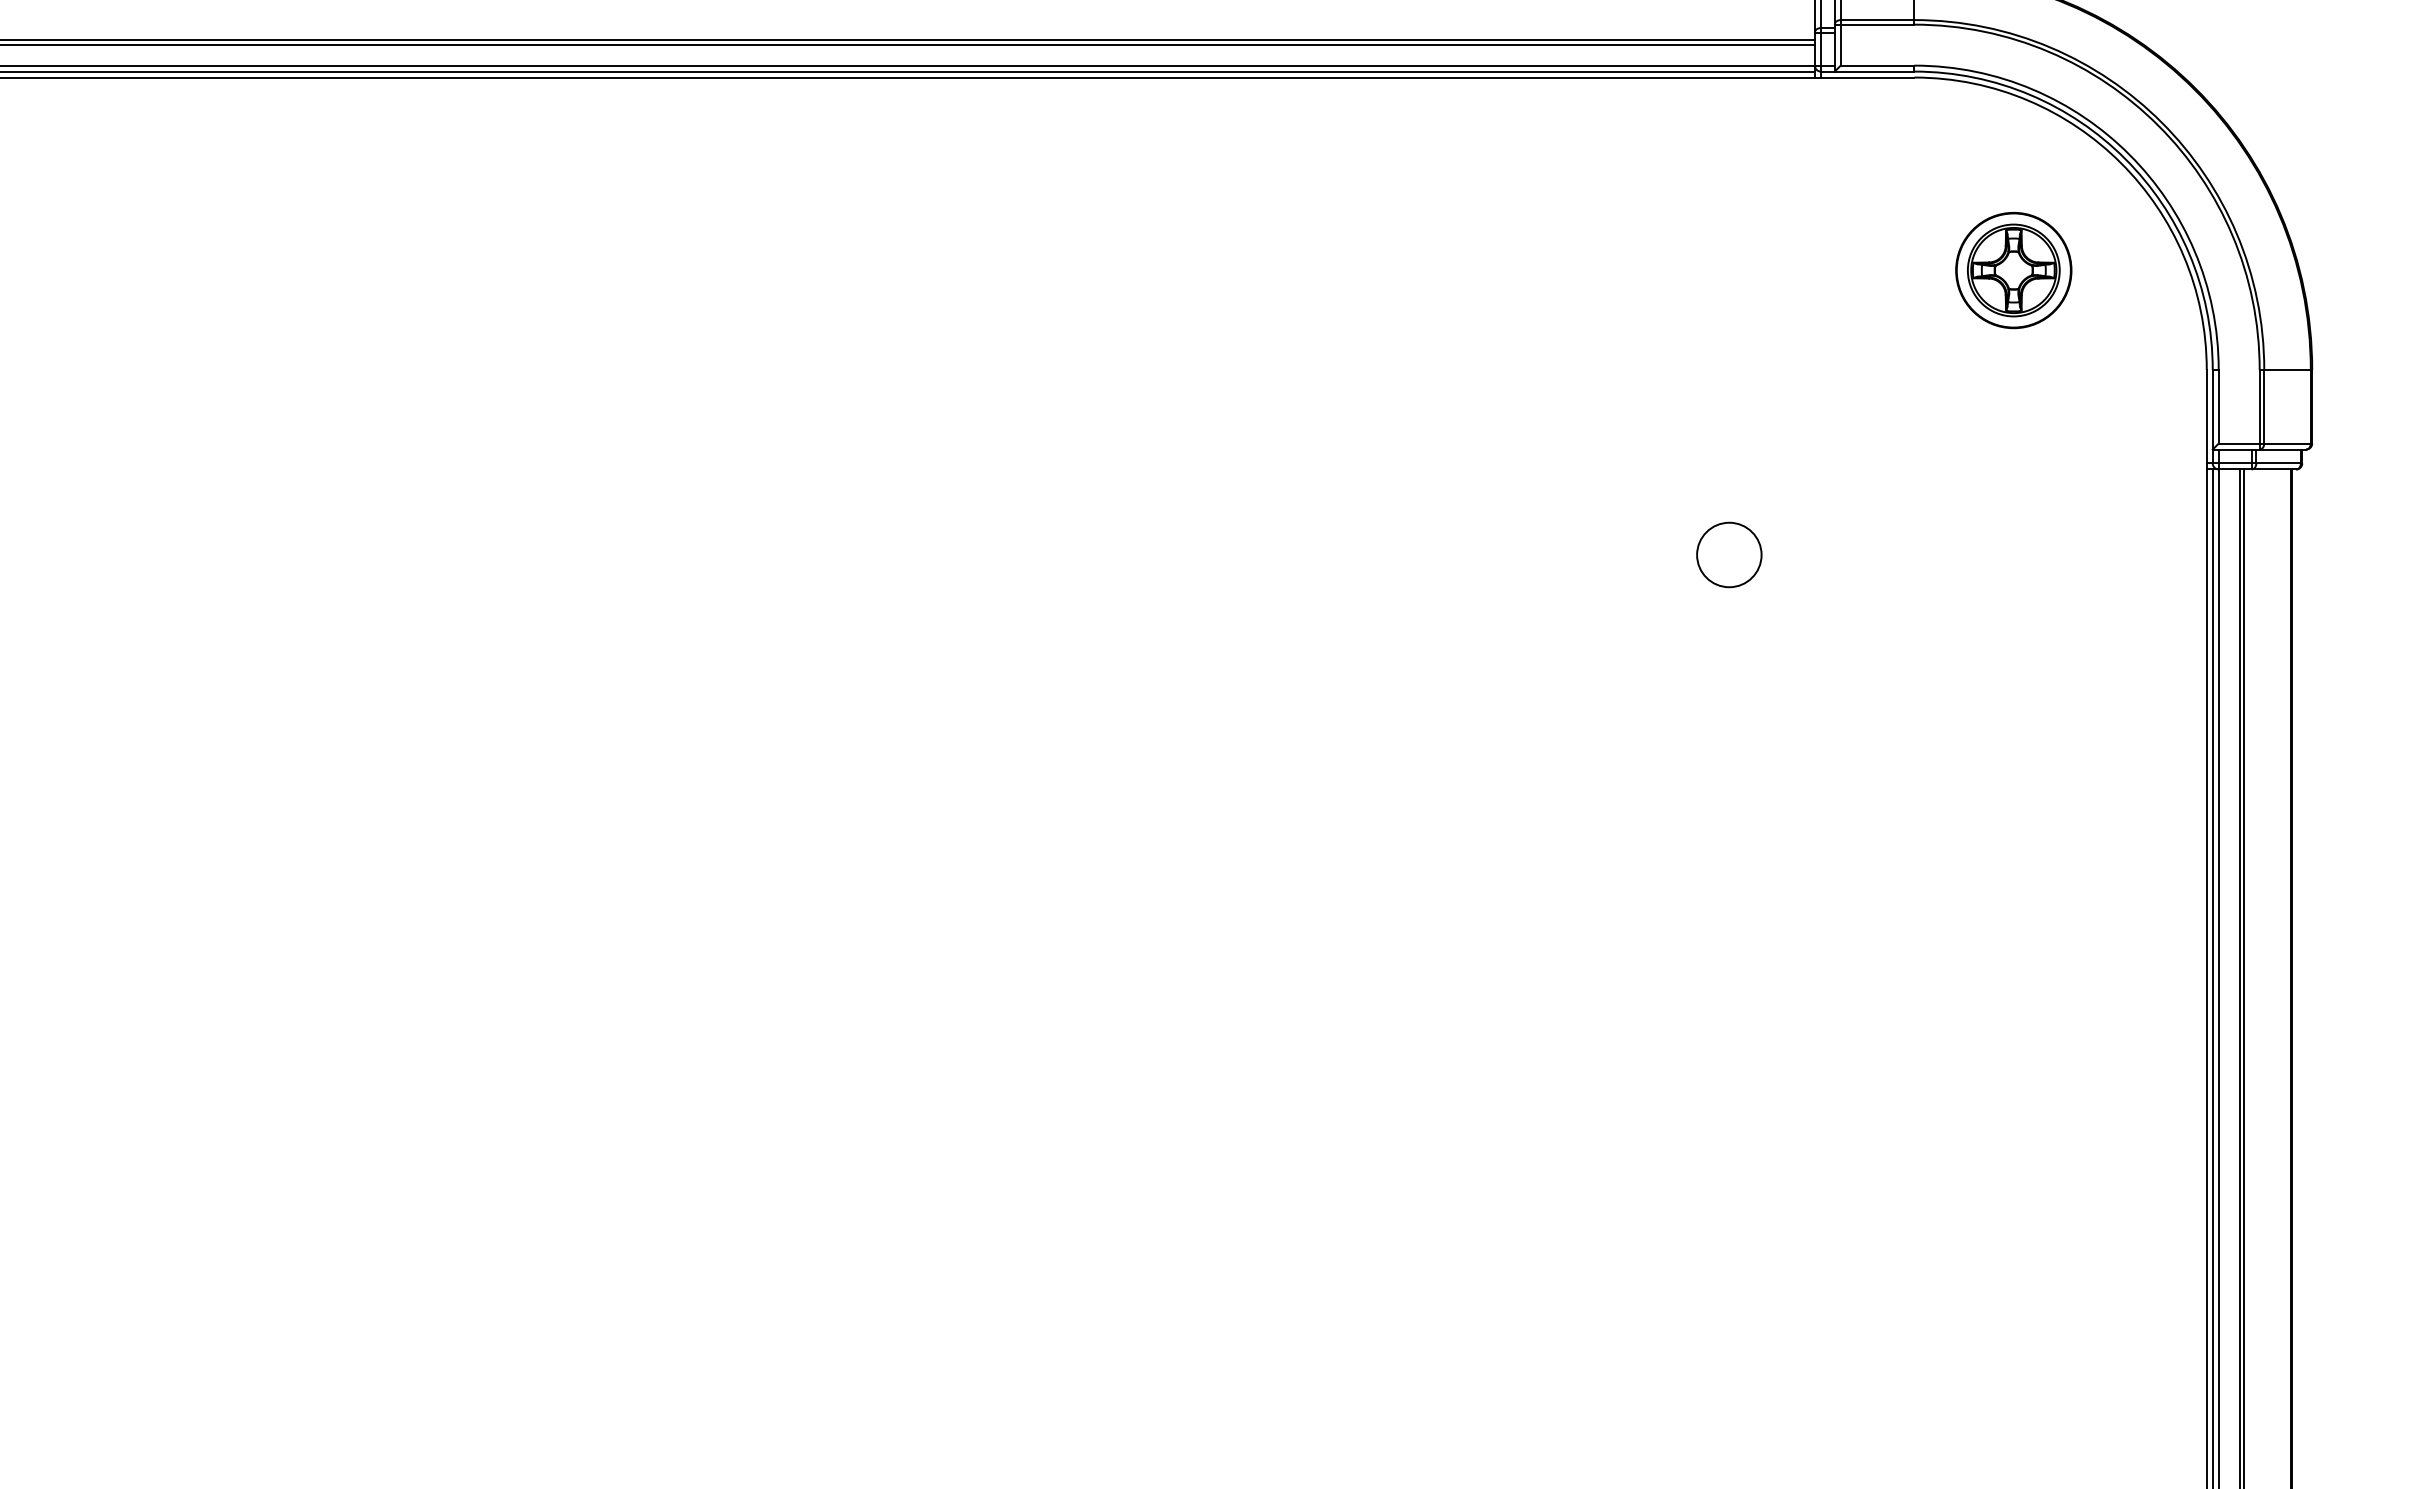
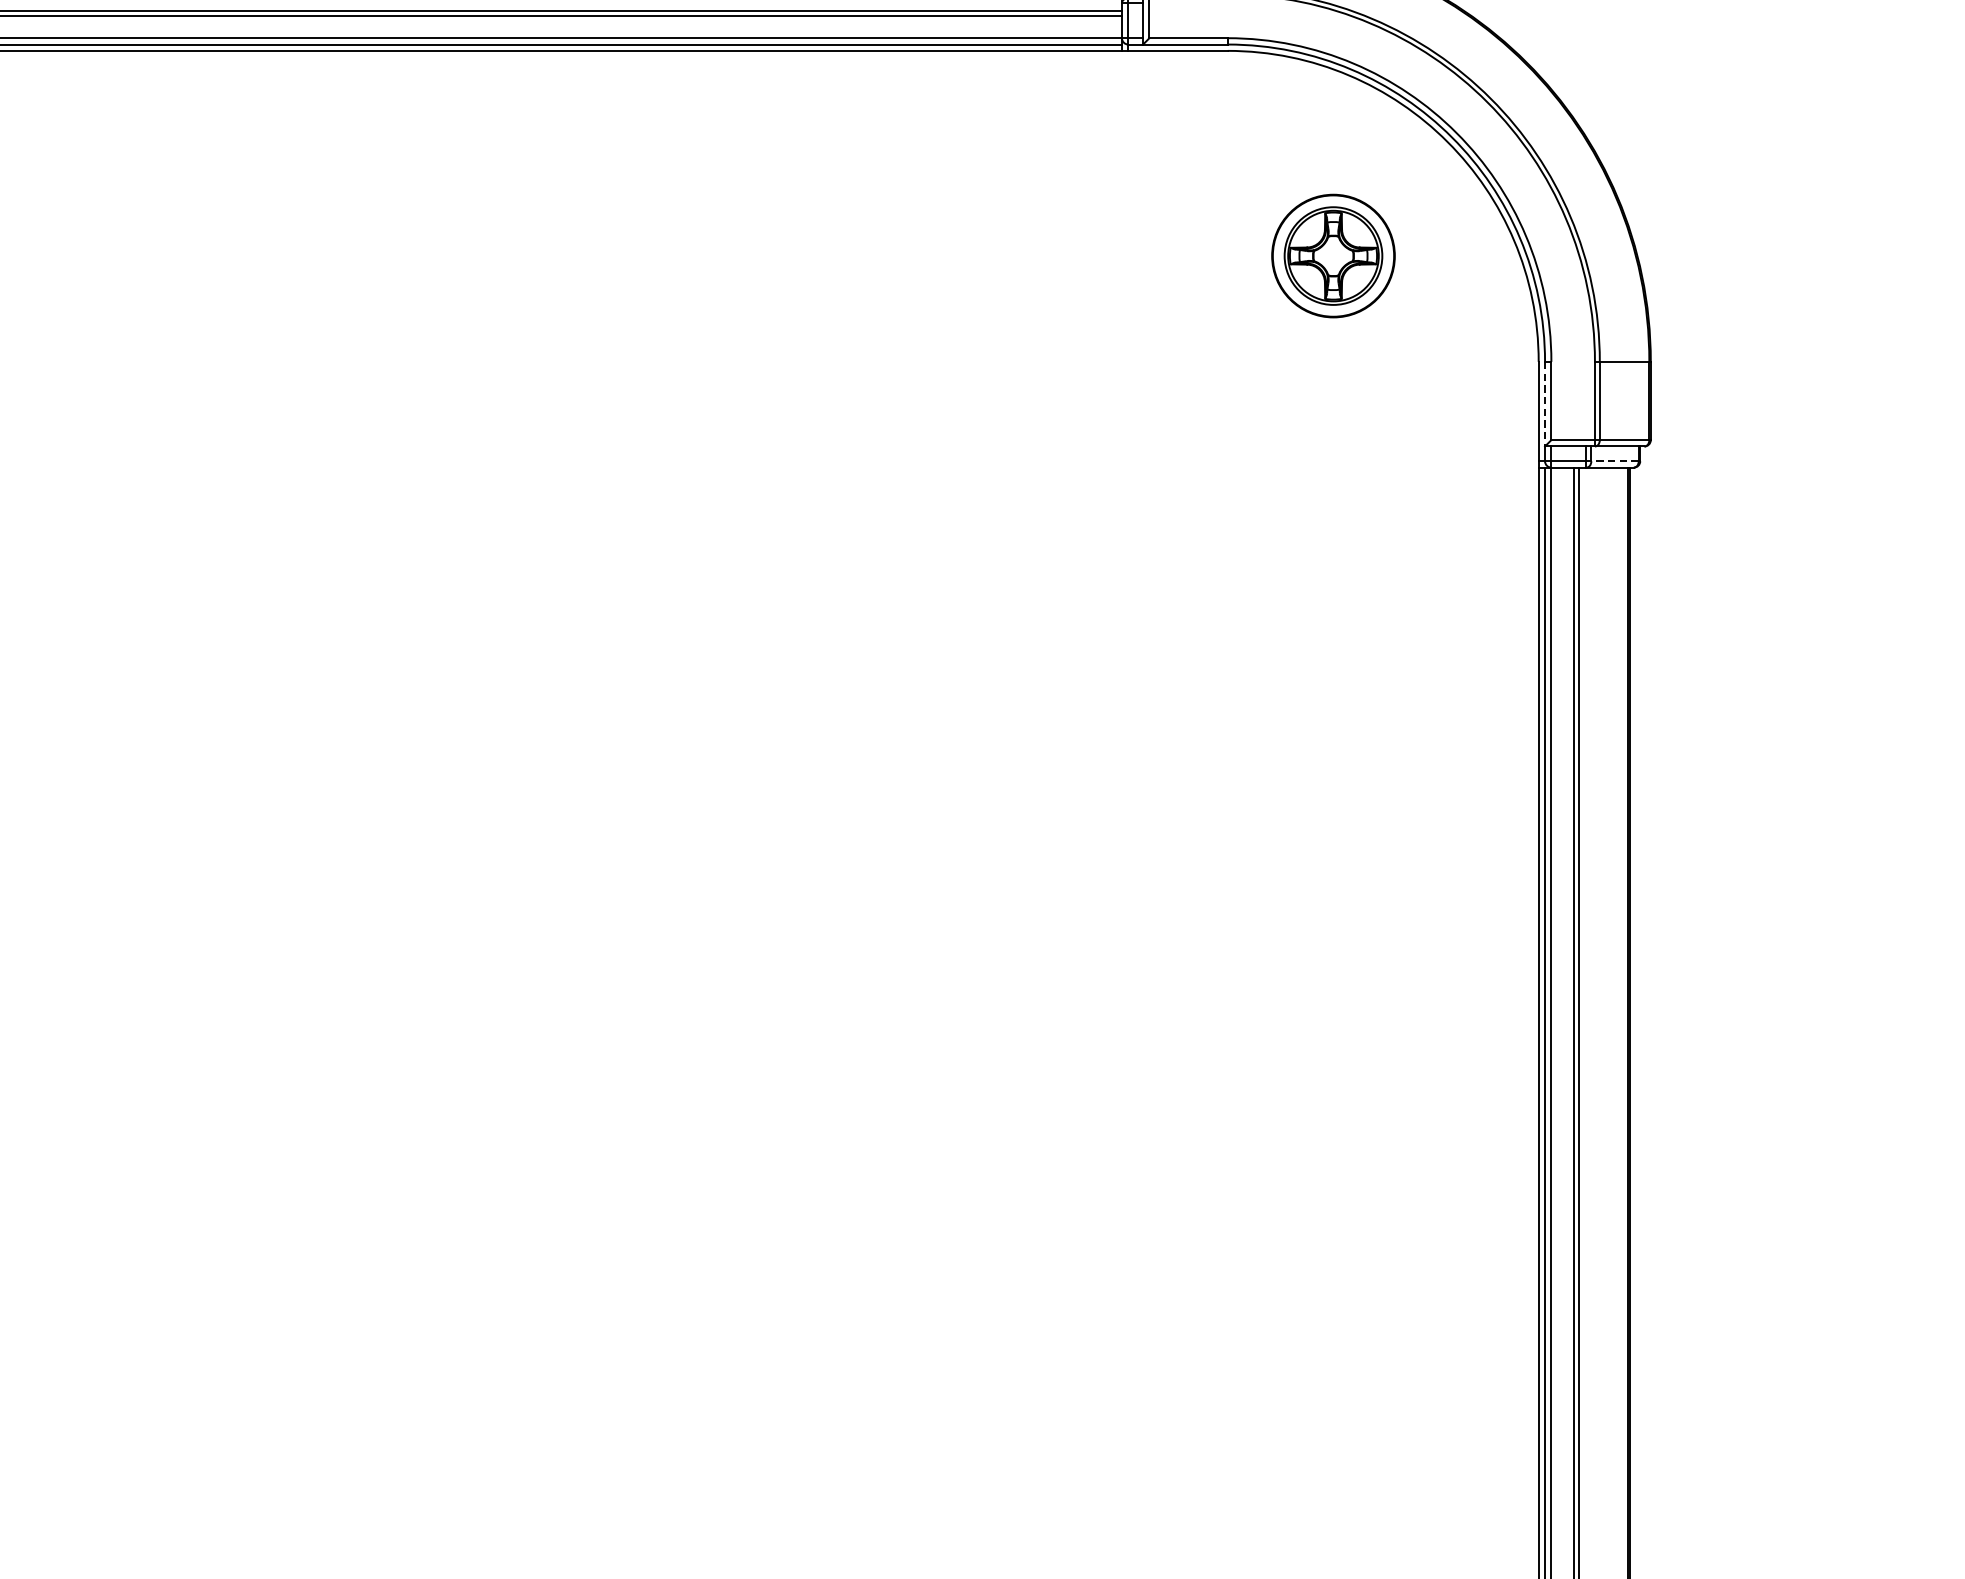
line: (2212, 409) -> (1544, 403), solid -> dashed
line: (2278, 463) -> (1614, 461), solid -> dashed
circle: (1729, 554) -> (1031, 558), removed

